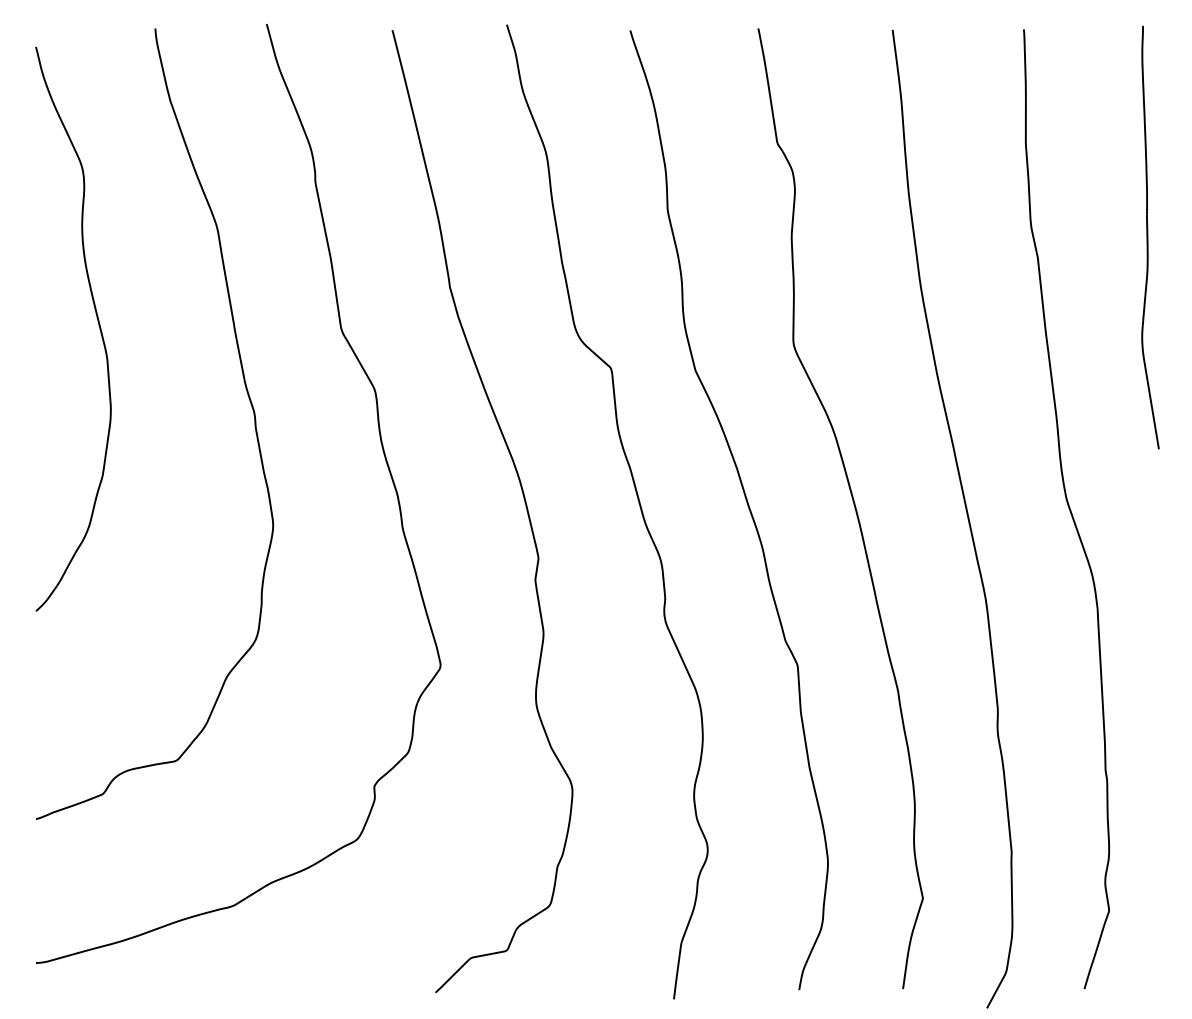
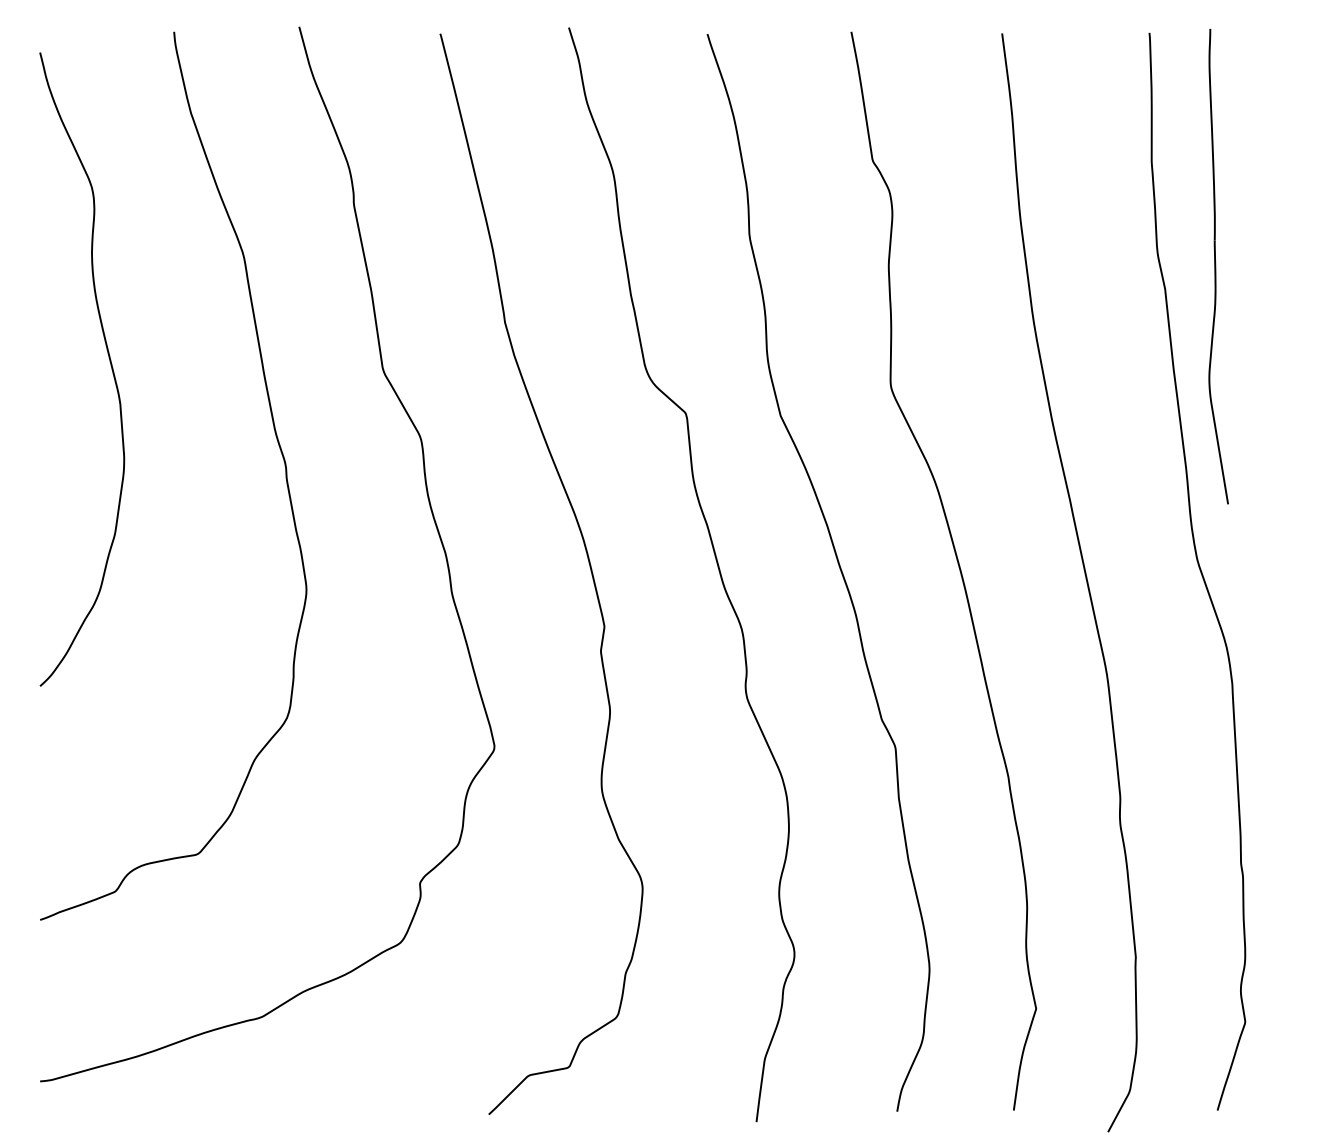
part: (1150, 237) -> (1218, 266), moved

